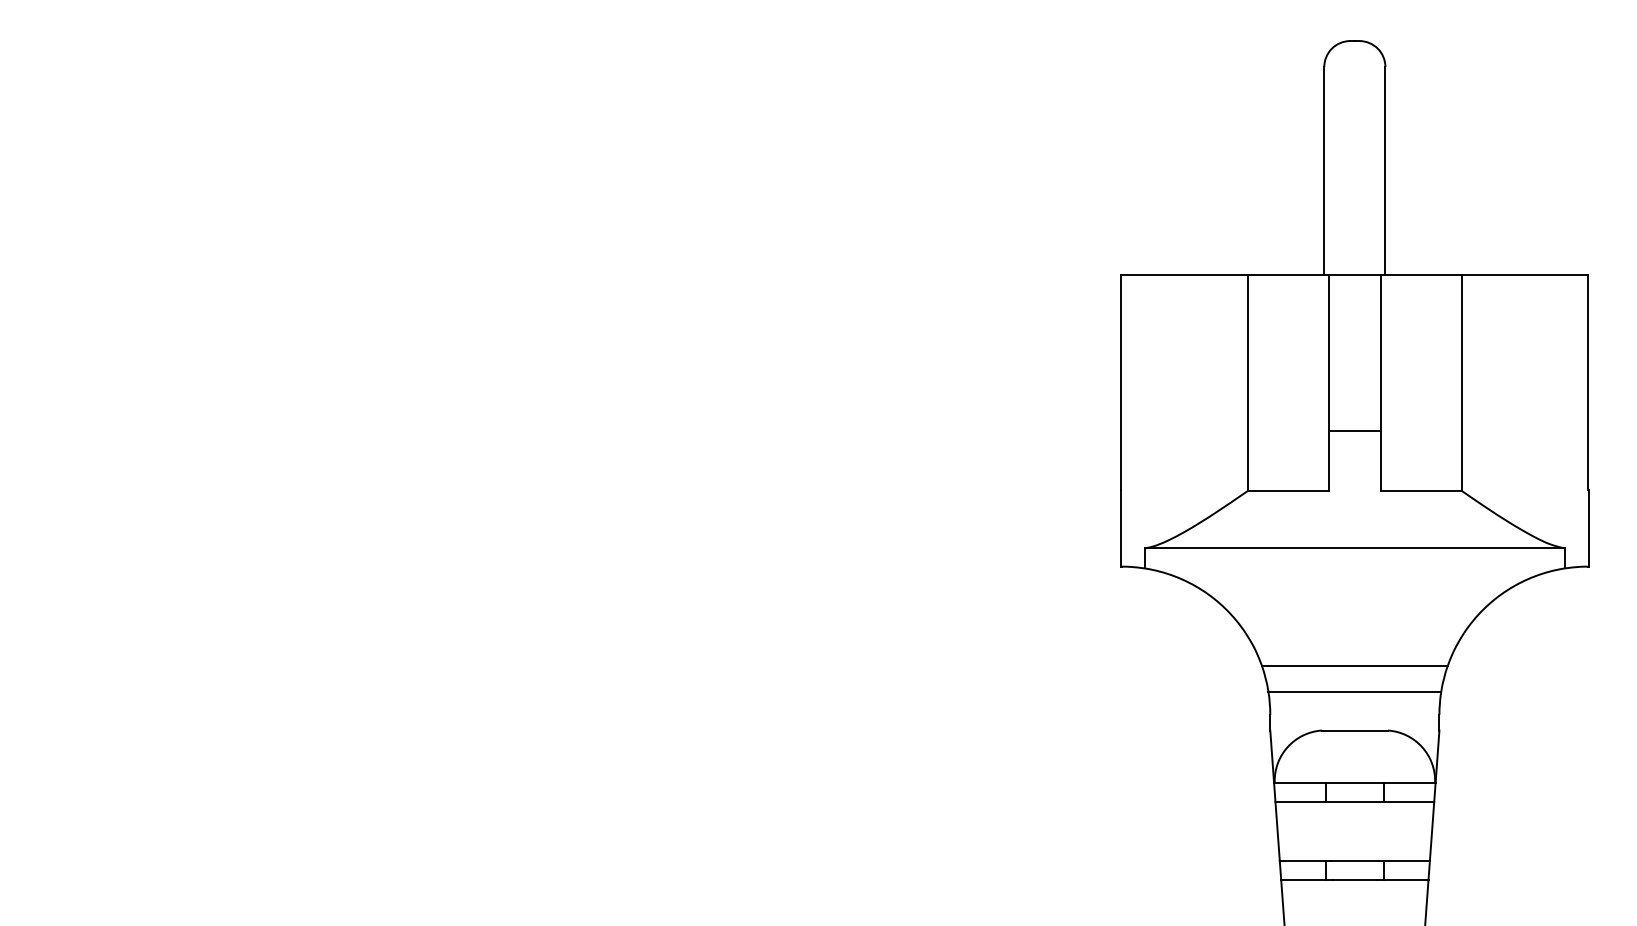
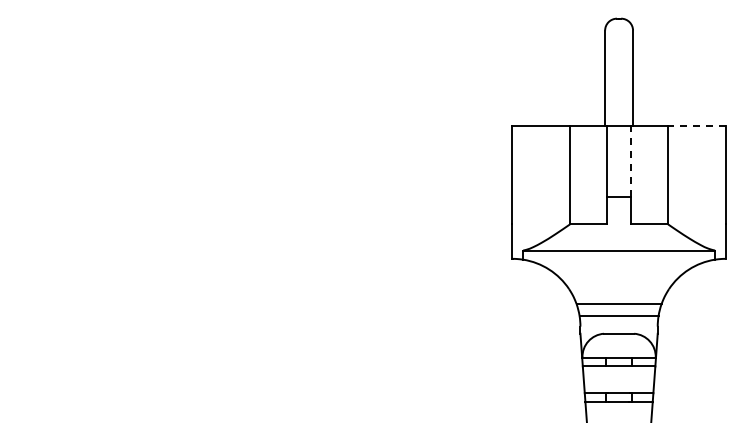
line: (1524, 274) -> (696, 125), solid -> dashed
line: (1379, 353) -> (630, 161), solid -> dashed

